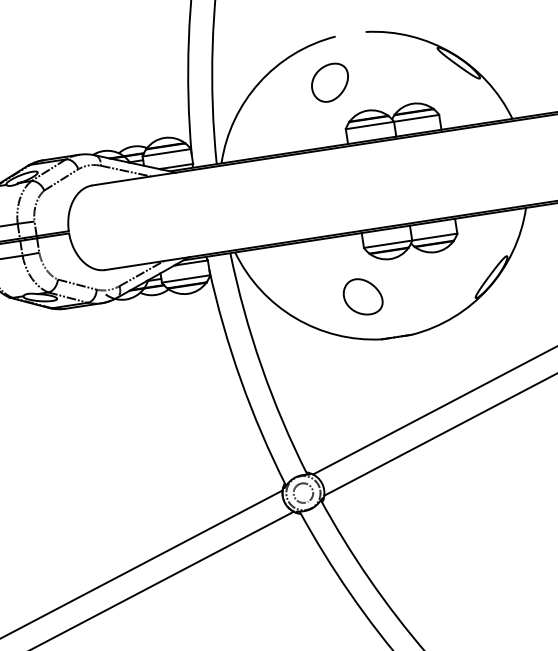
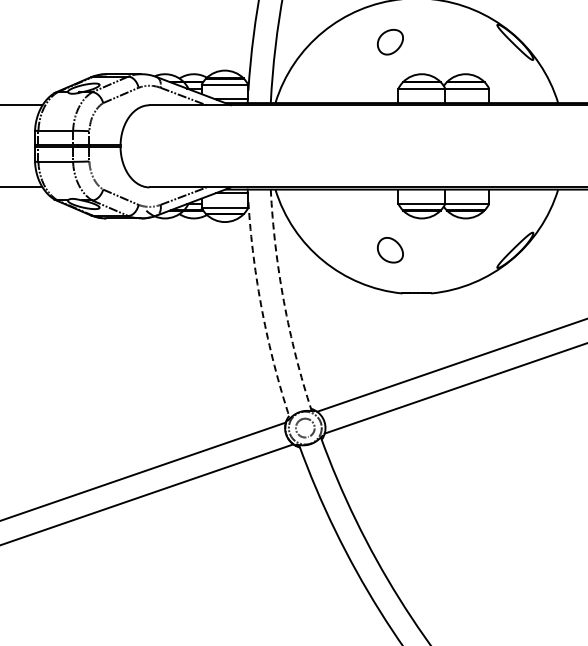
part: (330, 81) -> (390, 41), size x0.7
part: (362, 295) -> (390, 249), size x0.7
arc: (261, 366) -> (283, 301), solid -> dashed
arc: (241, 379) -> (262, 311), solid -> dashed

